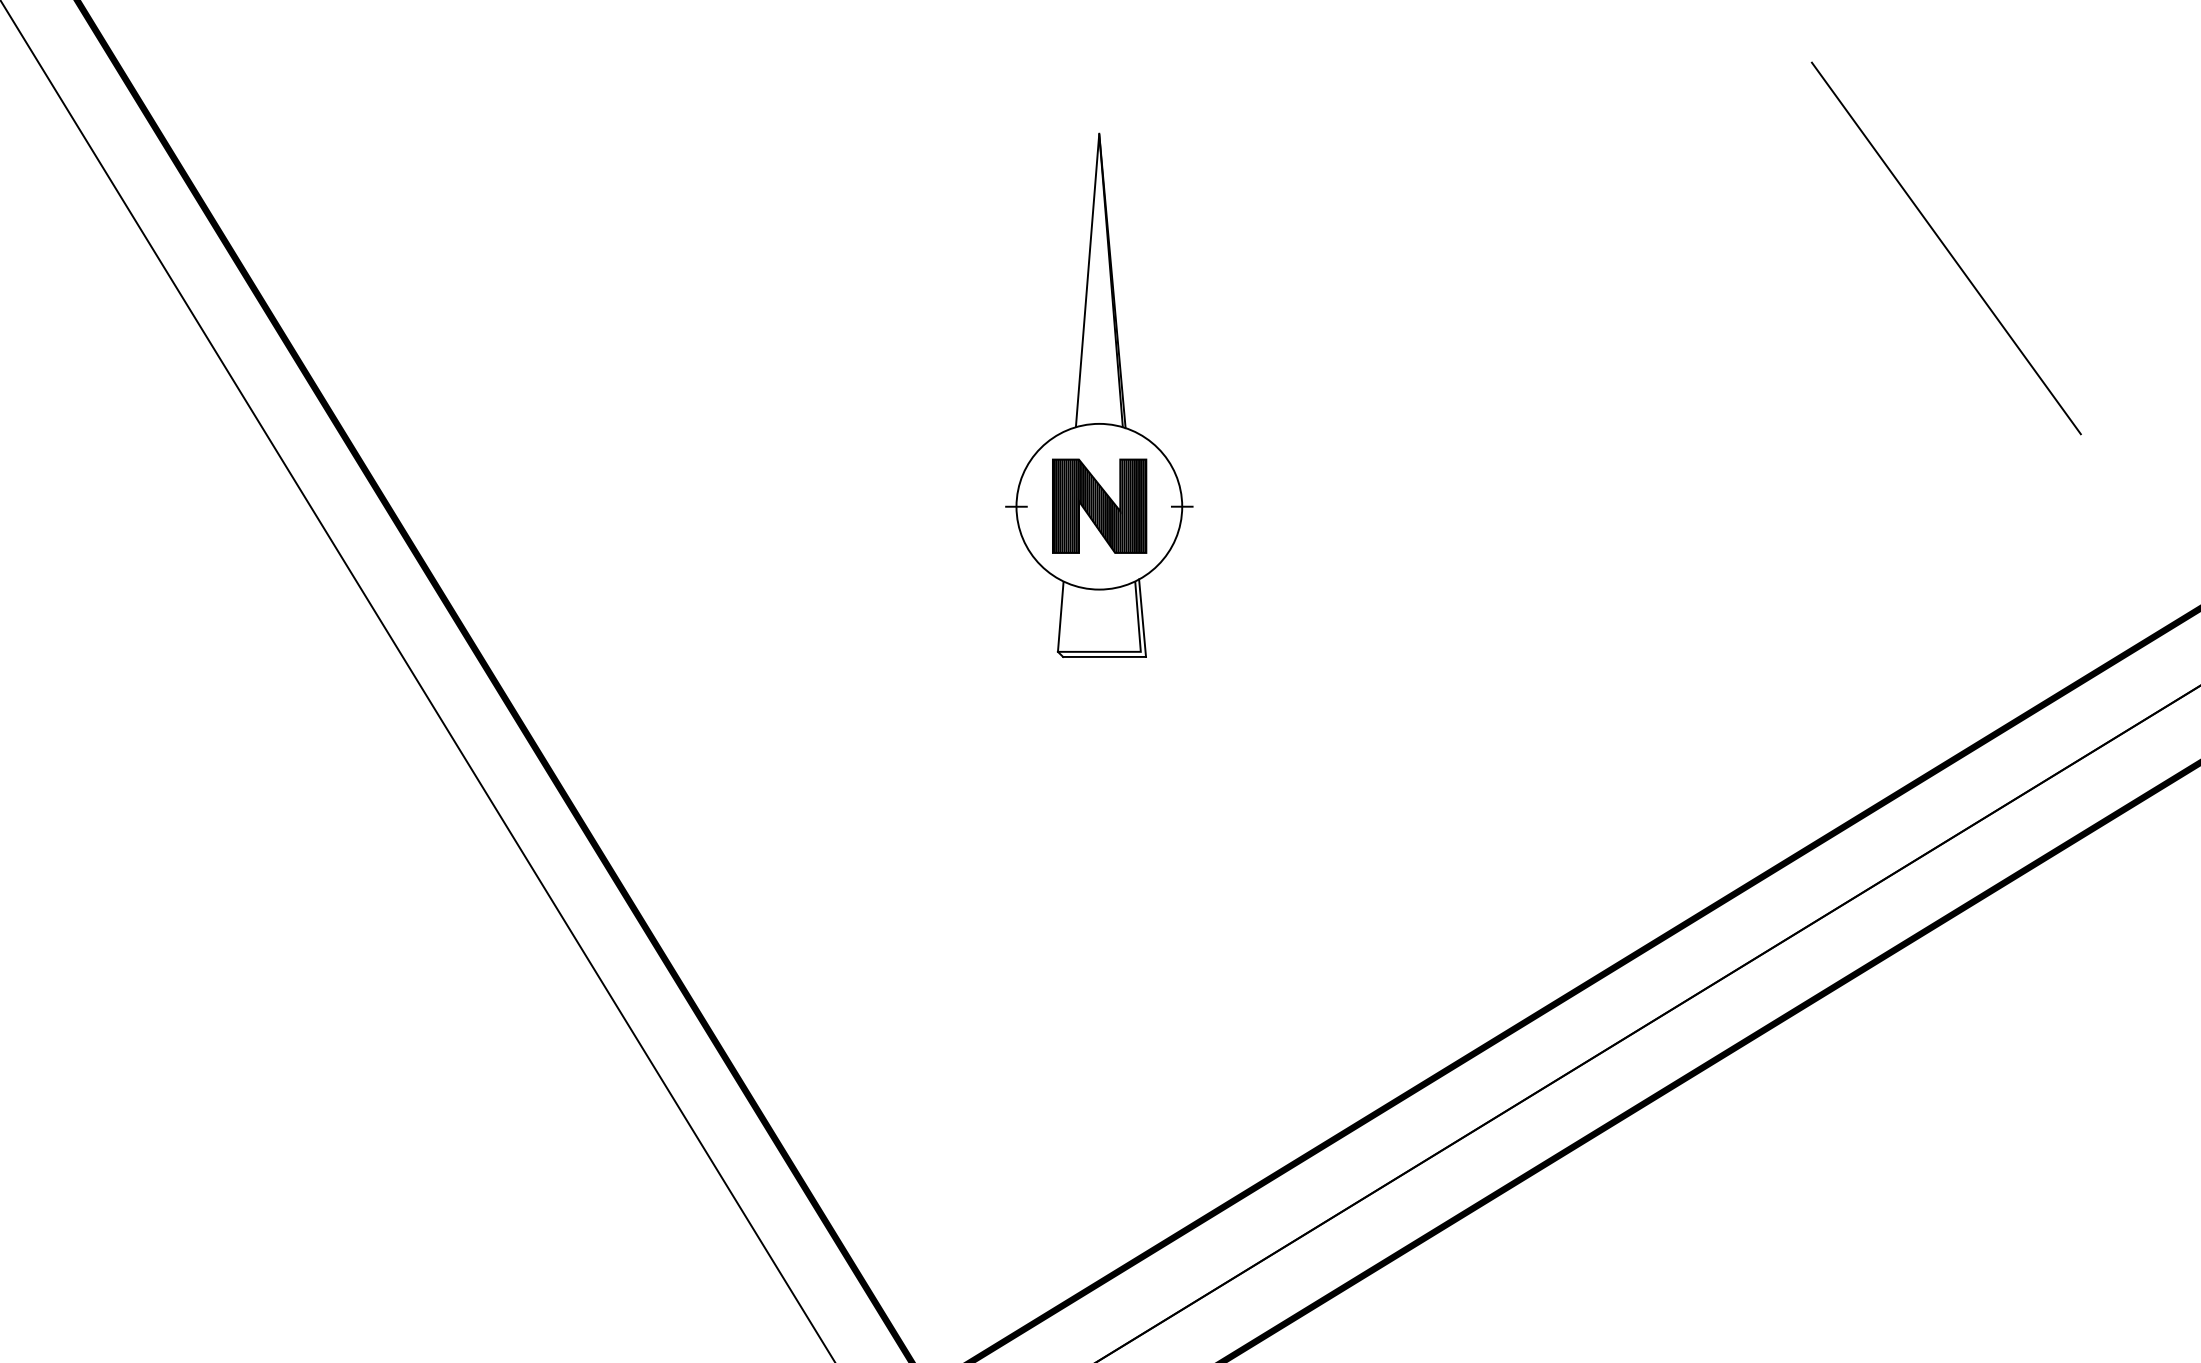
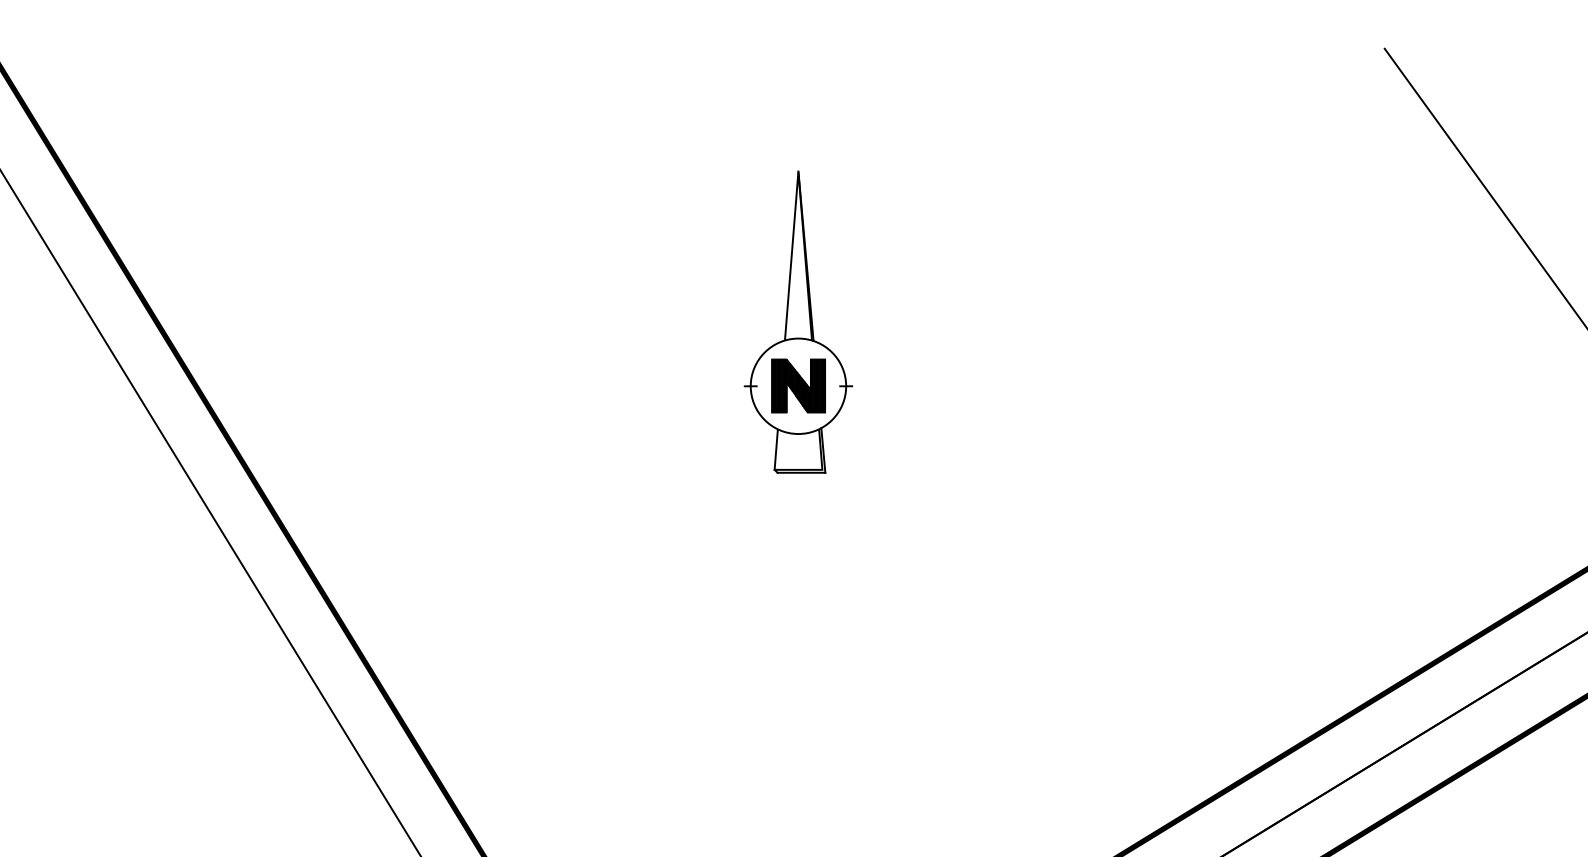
part: (1099, 394) -> (798, 321), size x0.7

